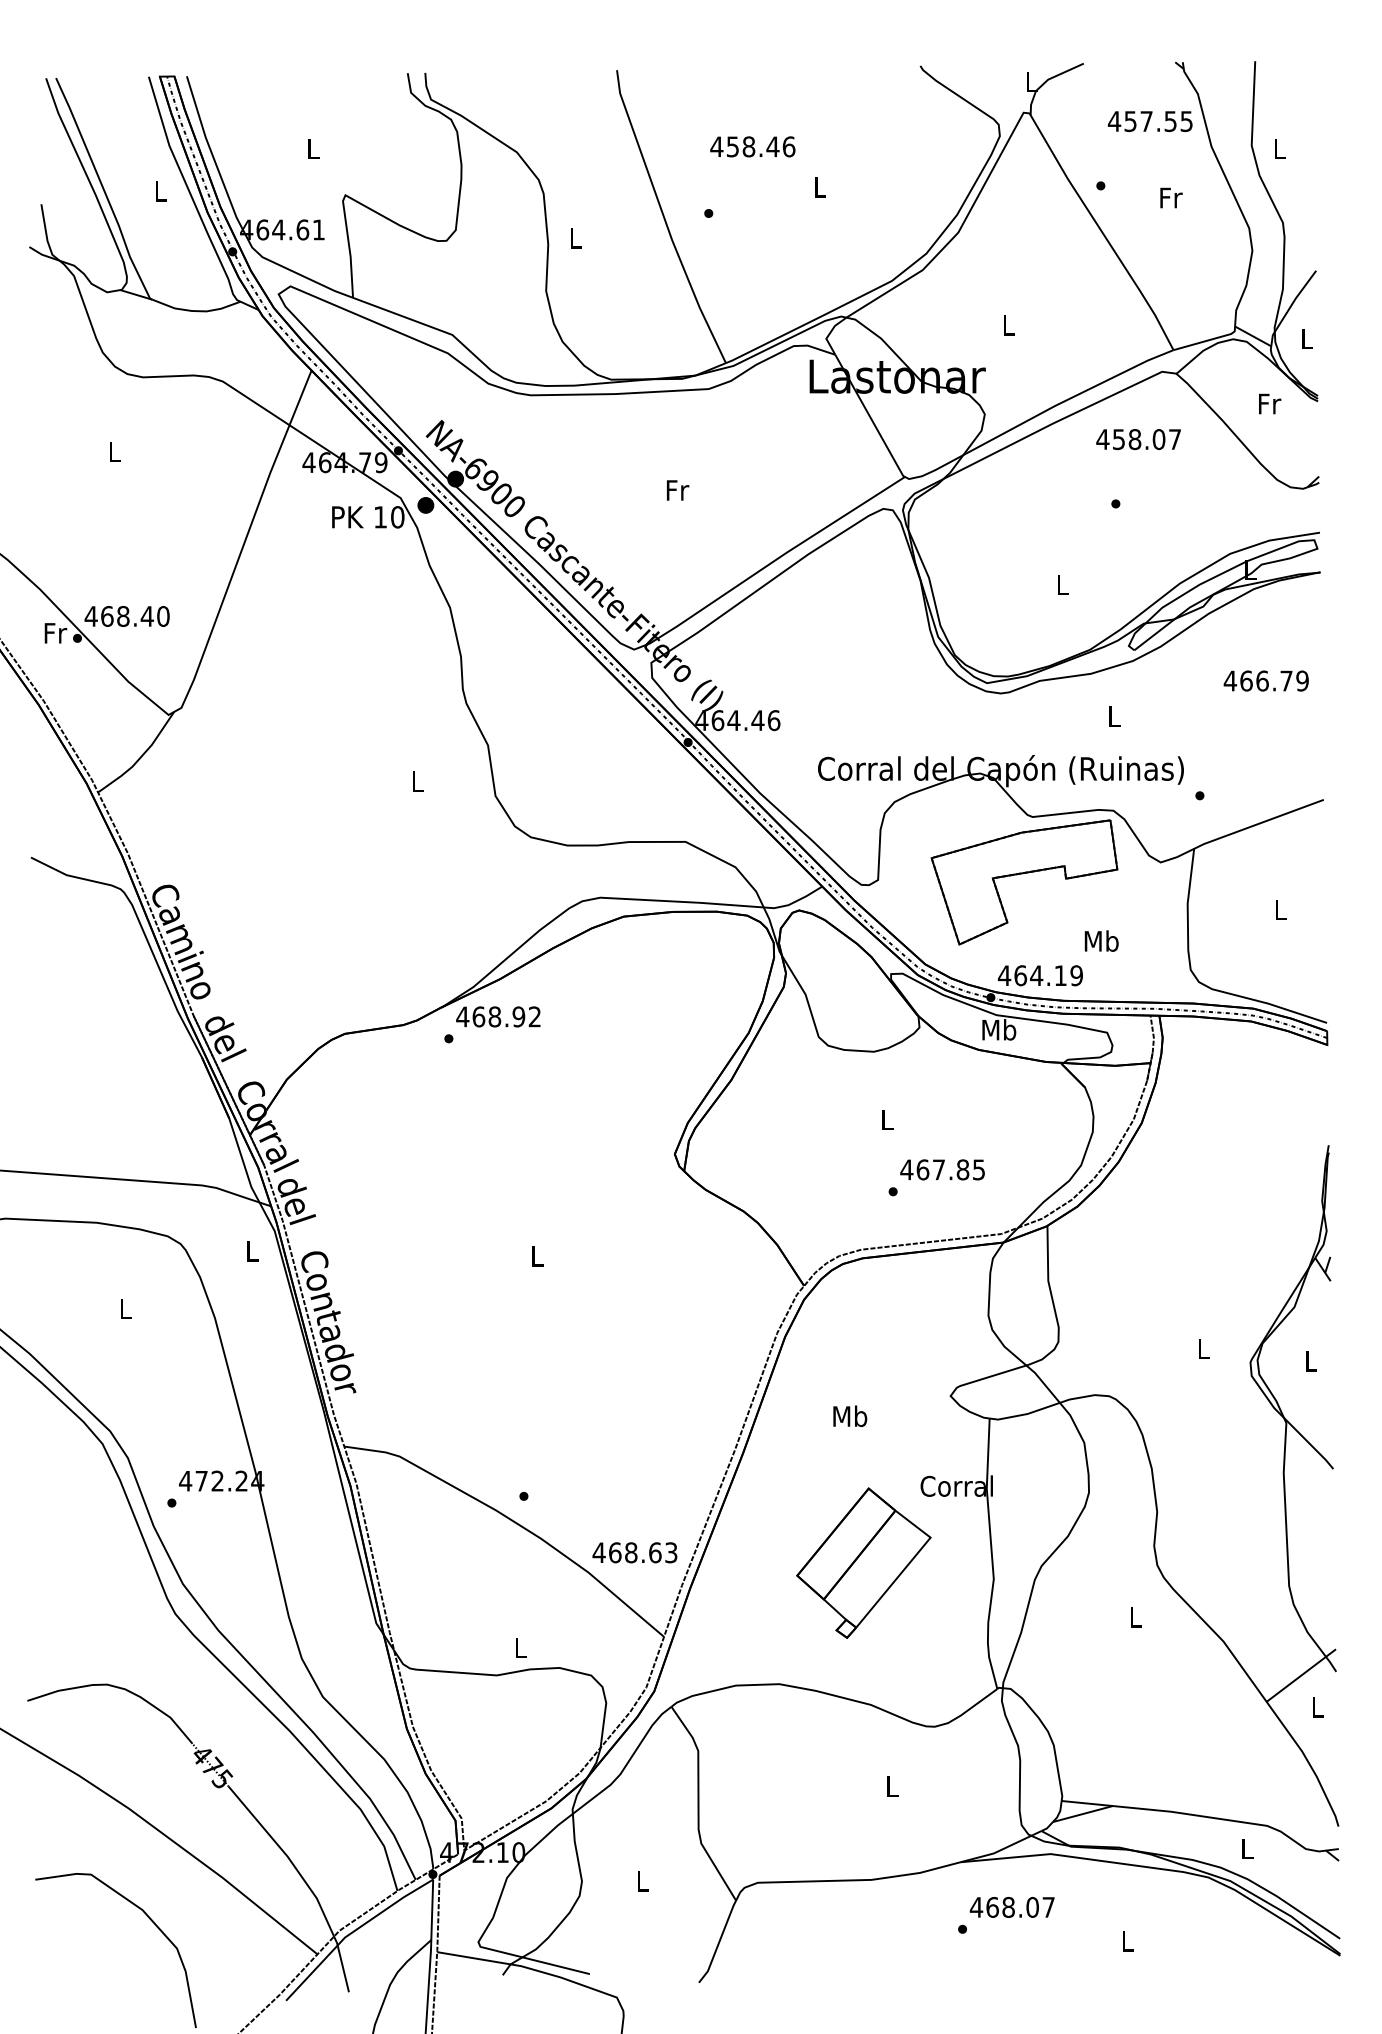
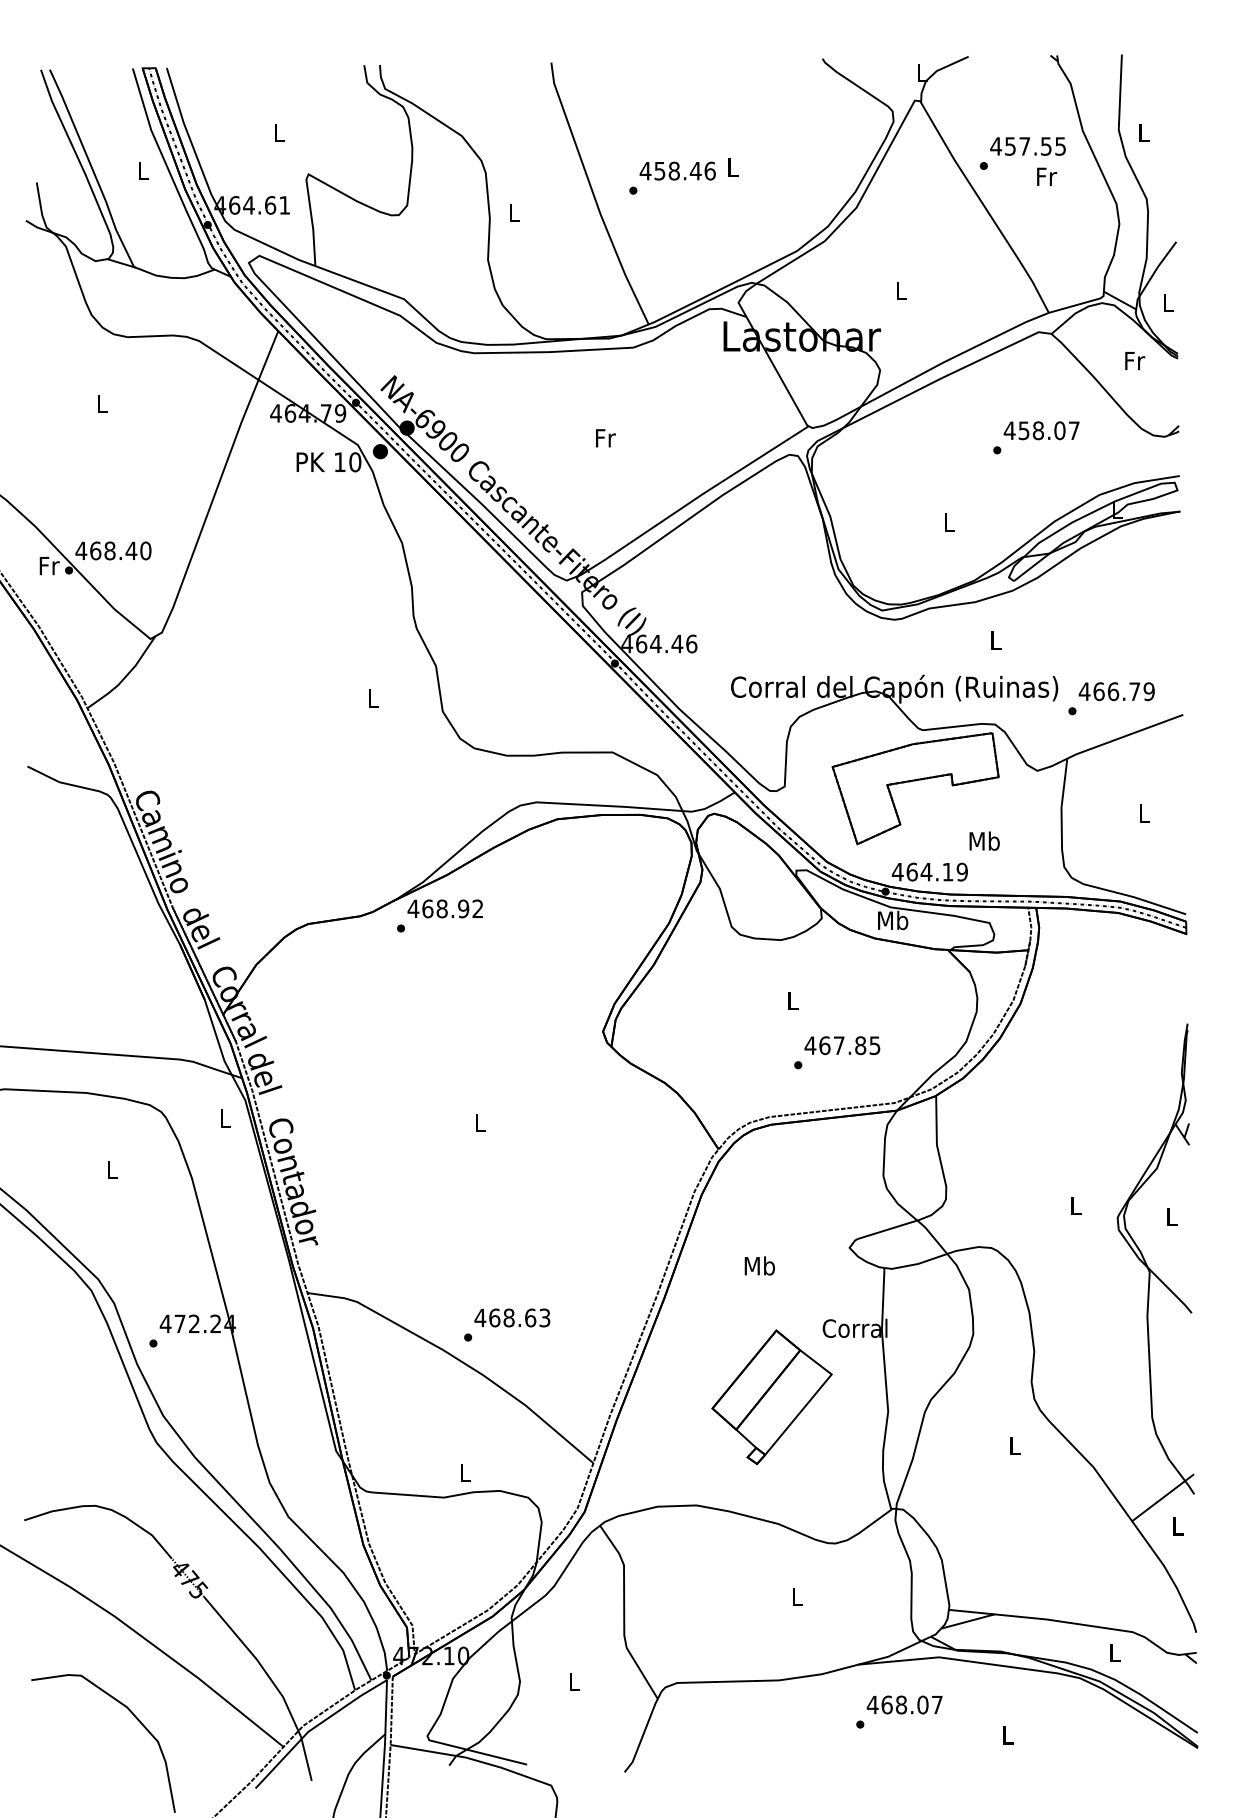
text: (1149, 121) -> (1027, 146), moved
text: (752, 146) -> (677, 170), moved
text: (1138, 439) -> (1041, 430), moved
text: (1265, 680) -> (1116, 691), moved
text: (635, 1552) -> (512, 1317), moved

